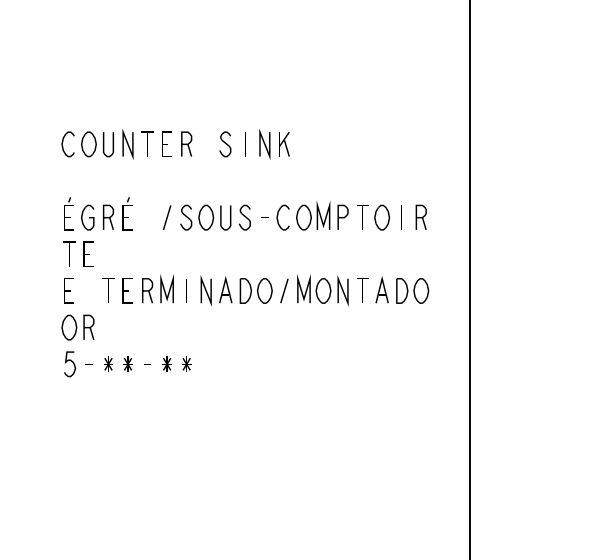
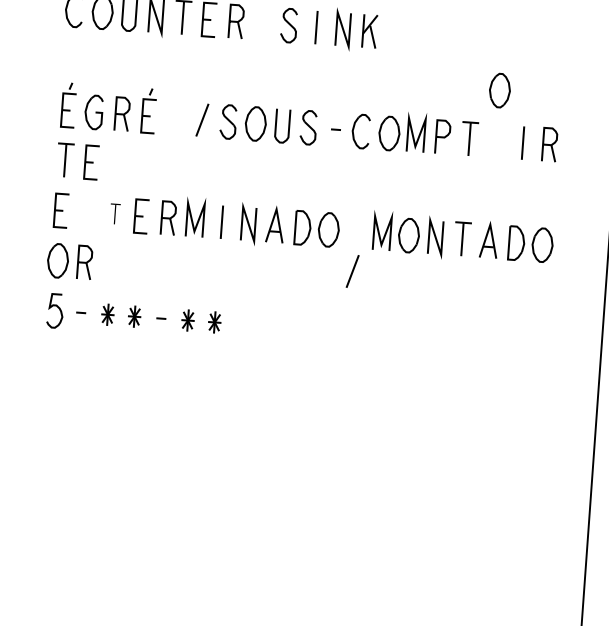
part: (382, 217) -> (500, 90), moved
part: (108, 290) -> (115, 213), size x0.6
line: (284, 290) -> (352, 270), moved

